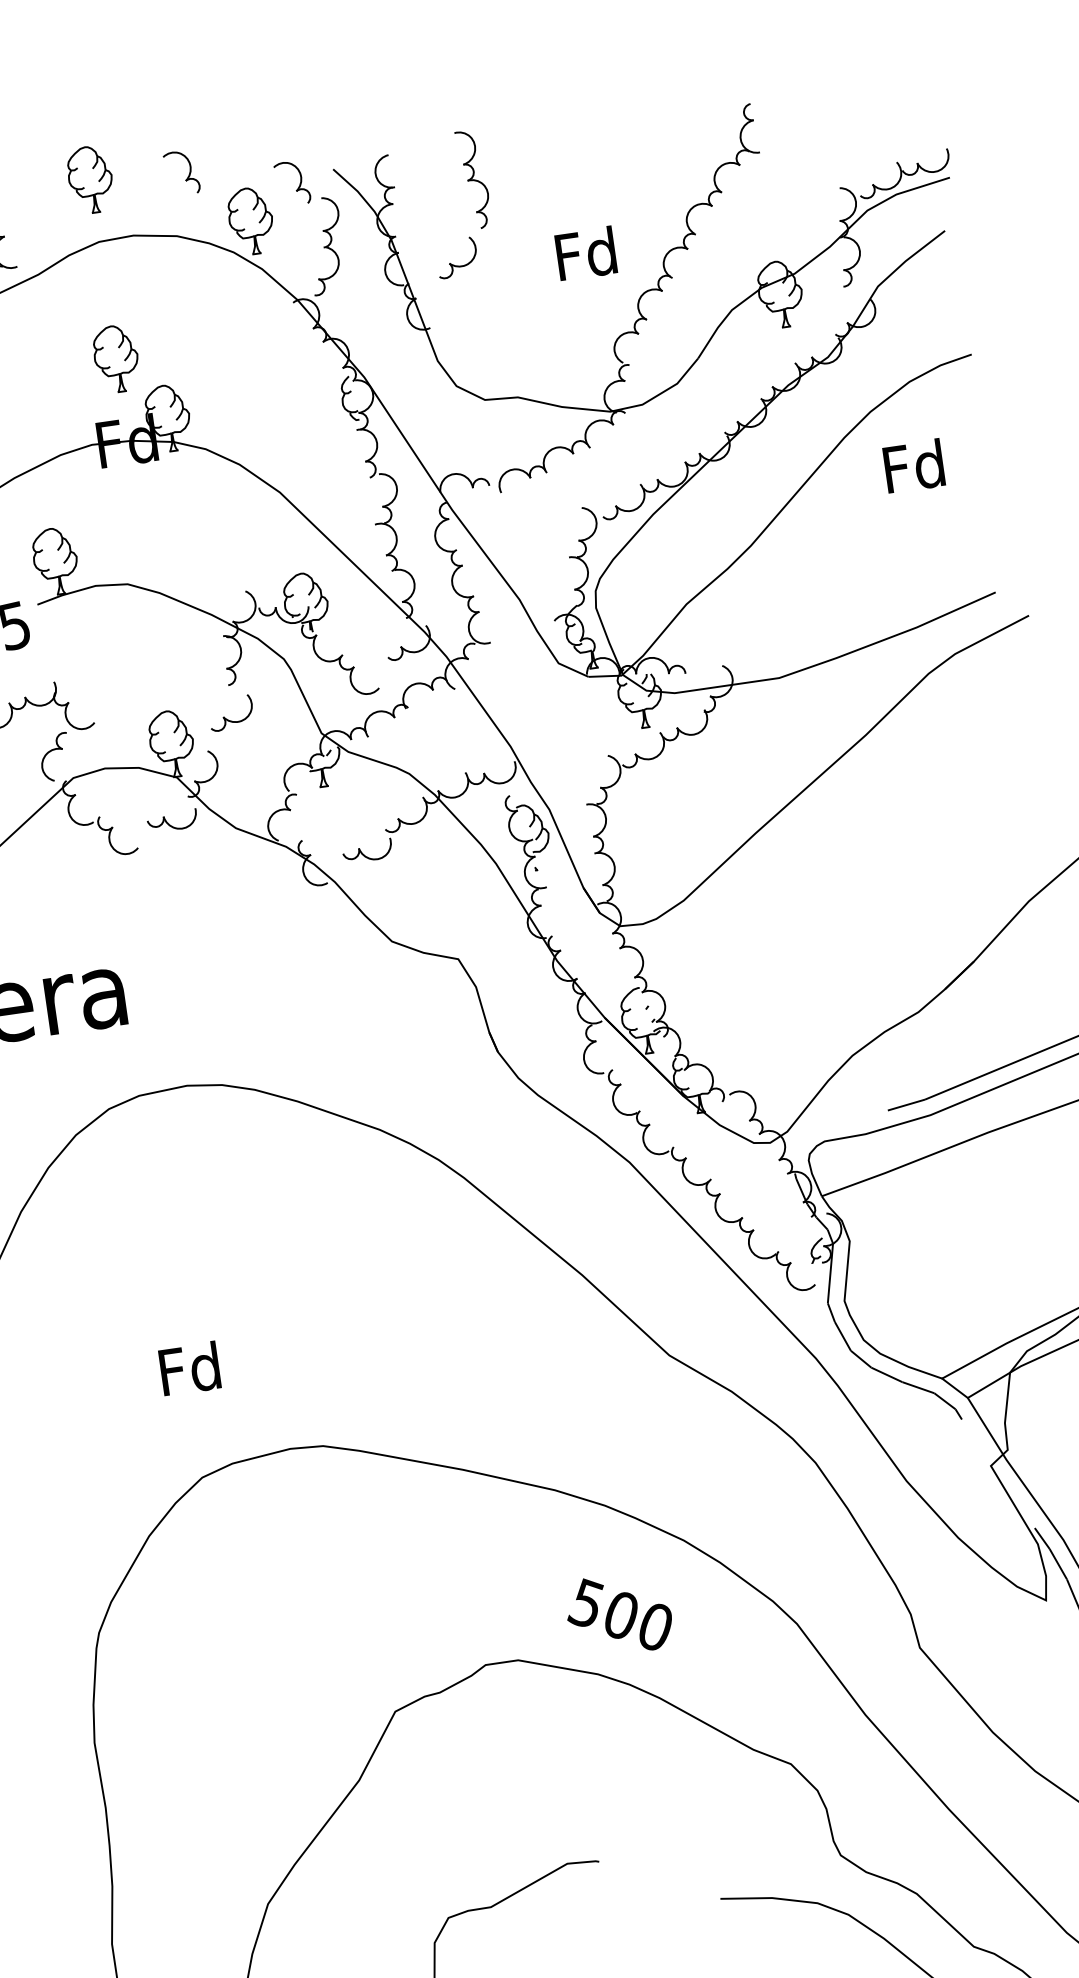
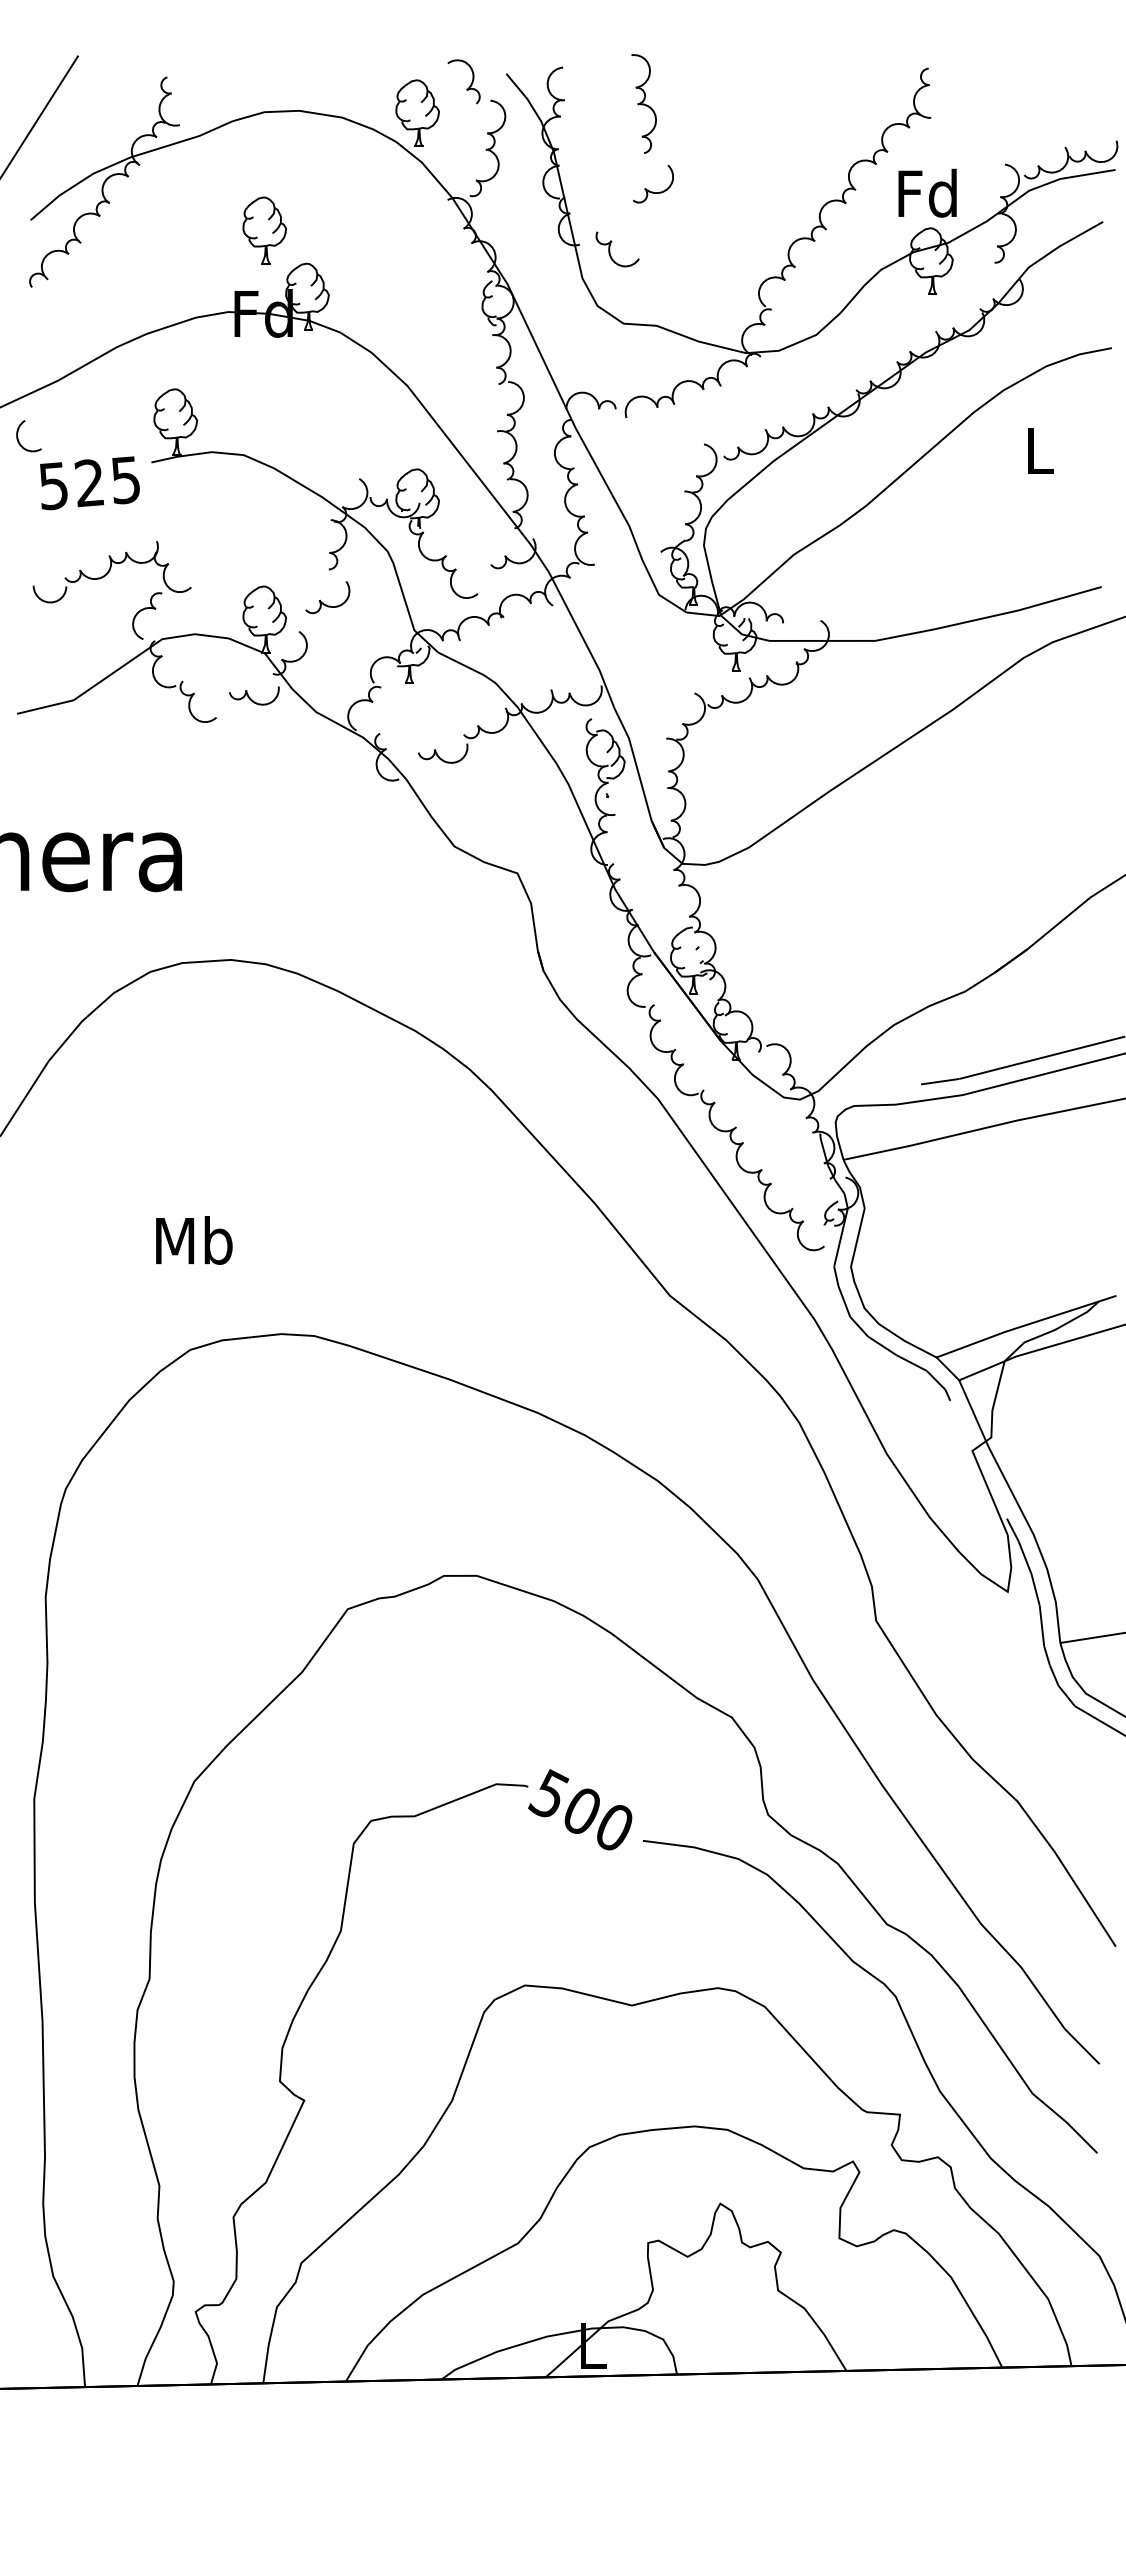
part: (187, 175) -> (361, 59), removed
part: (90, 179) -> (264, 49), removed
text: (585, 252) -> (927, 192), moved
part: (458, 265) -> (653, 191), moved
part: (461, 328) -> (610, 249), added
text: (913, 466) -> (1038, 450), Fd -> L
text: (190, 1368) -> (194, 1240), Fd -> Mb
text: (619, 1614) -> (580, 1809), moved

